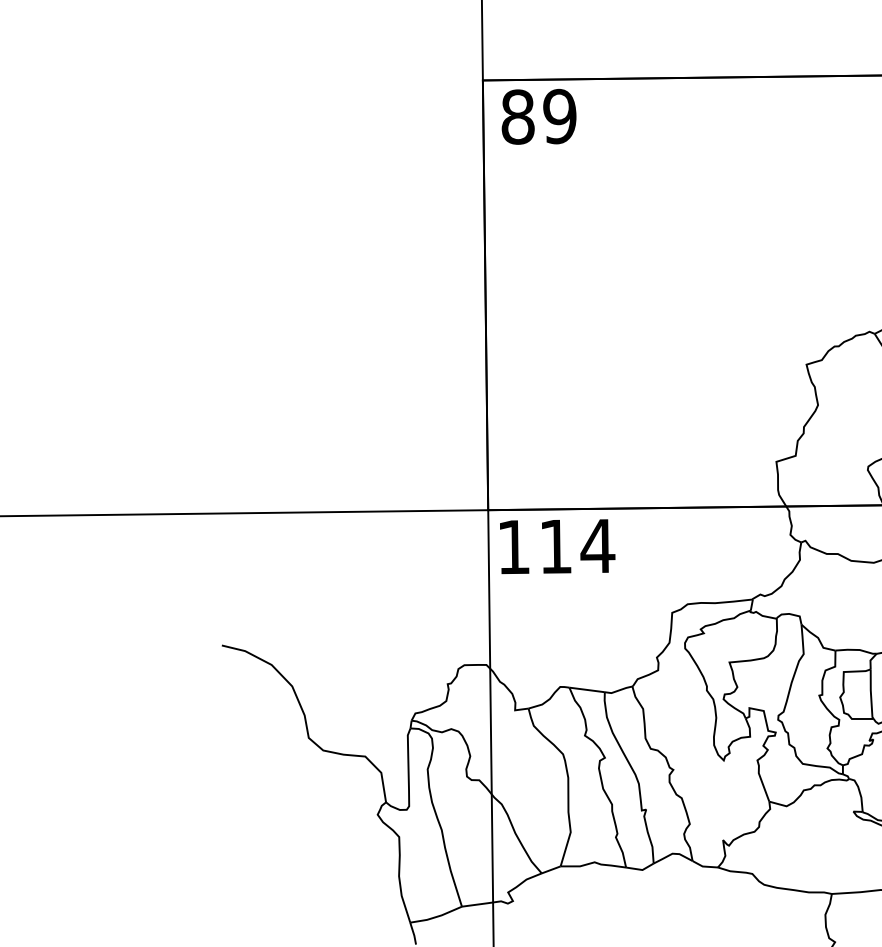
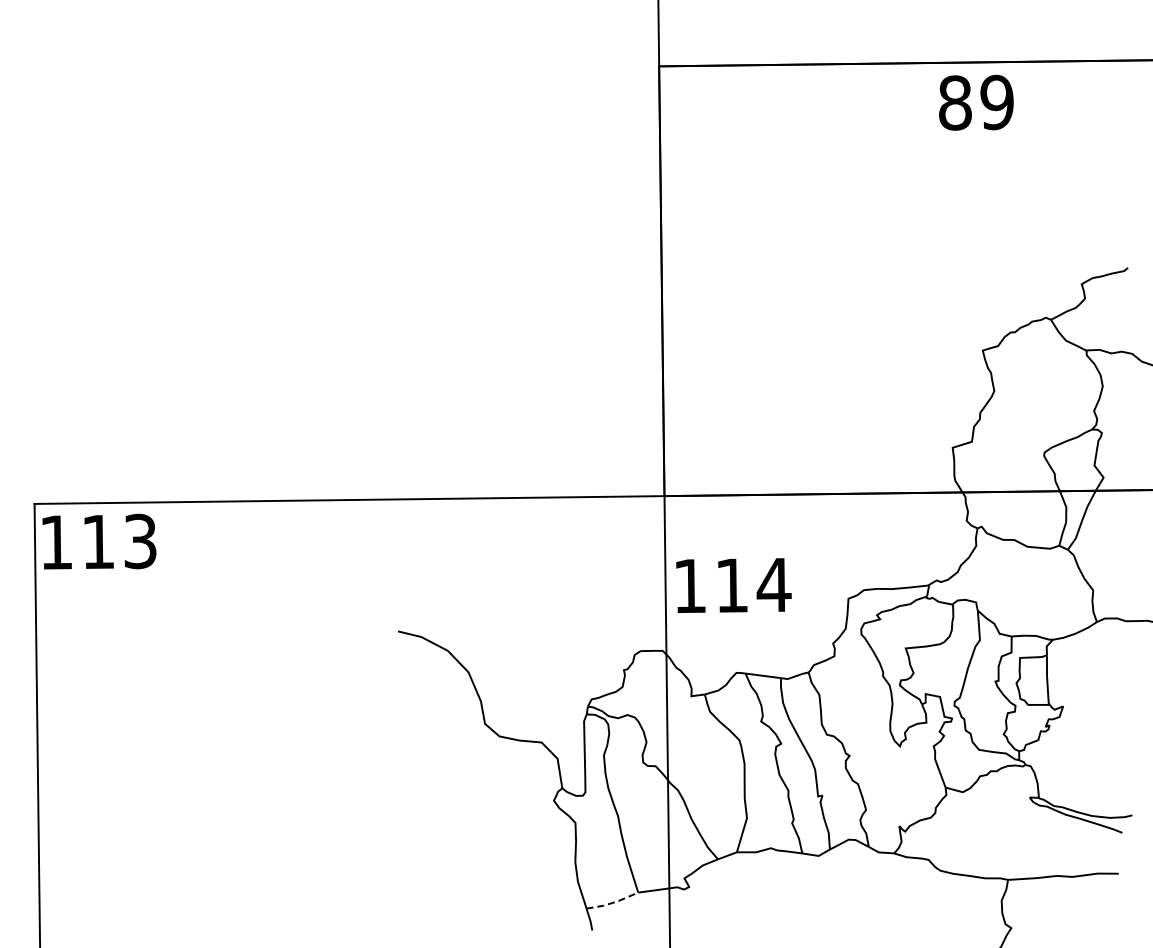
text: (539, 116) -> (976, 102), moved
text: (557, 546) -> (733, 585), moved
line: (436, 916) -> (612, 902), solid -> dashed

